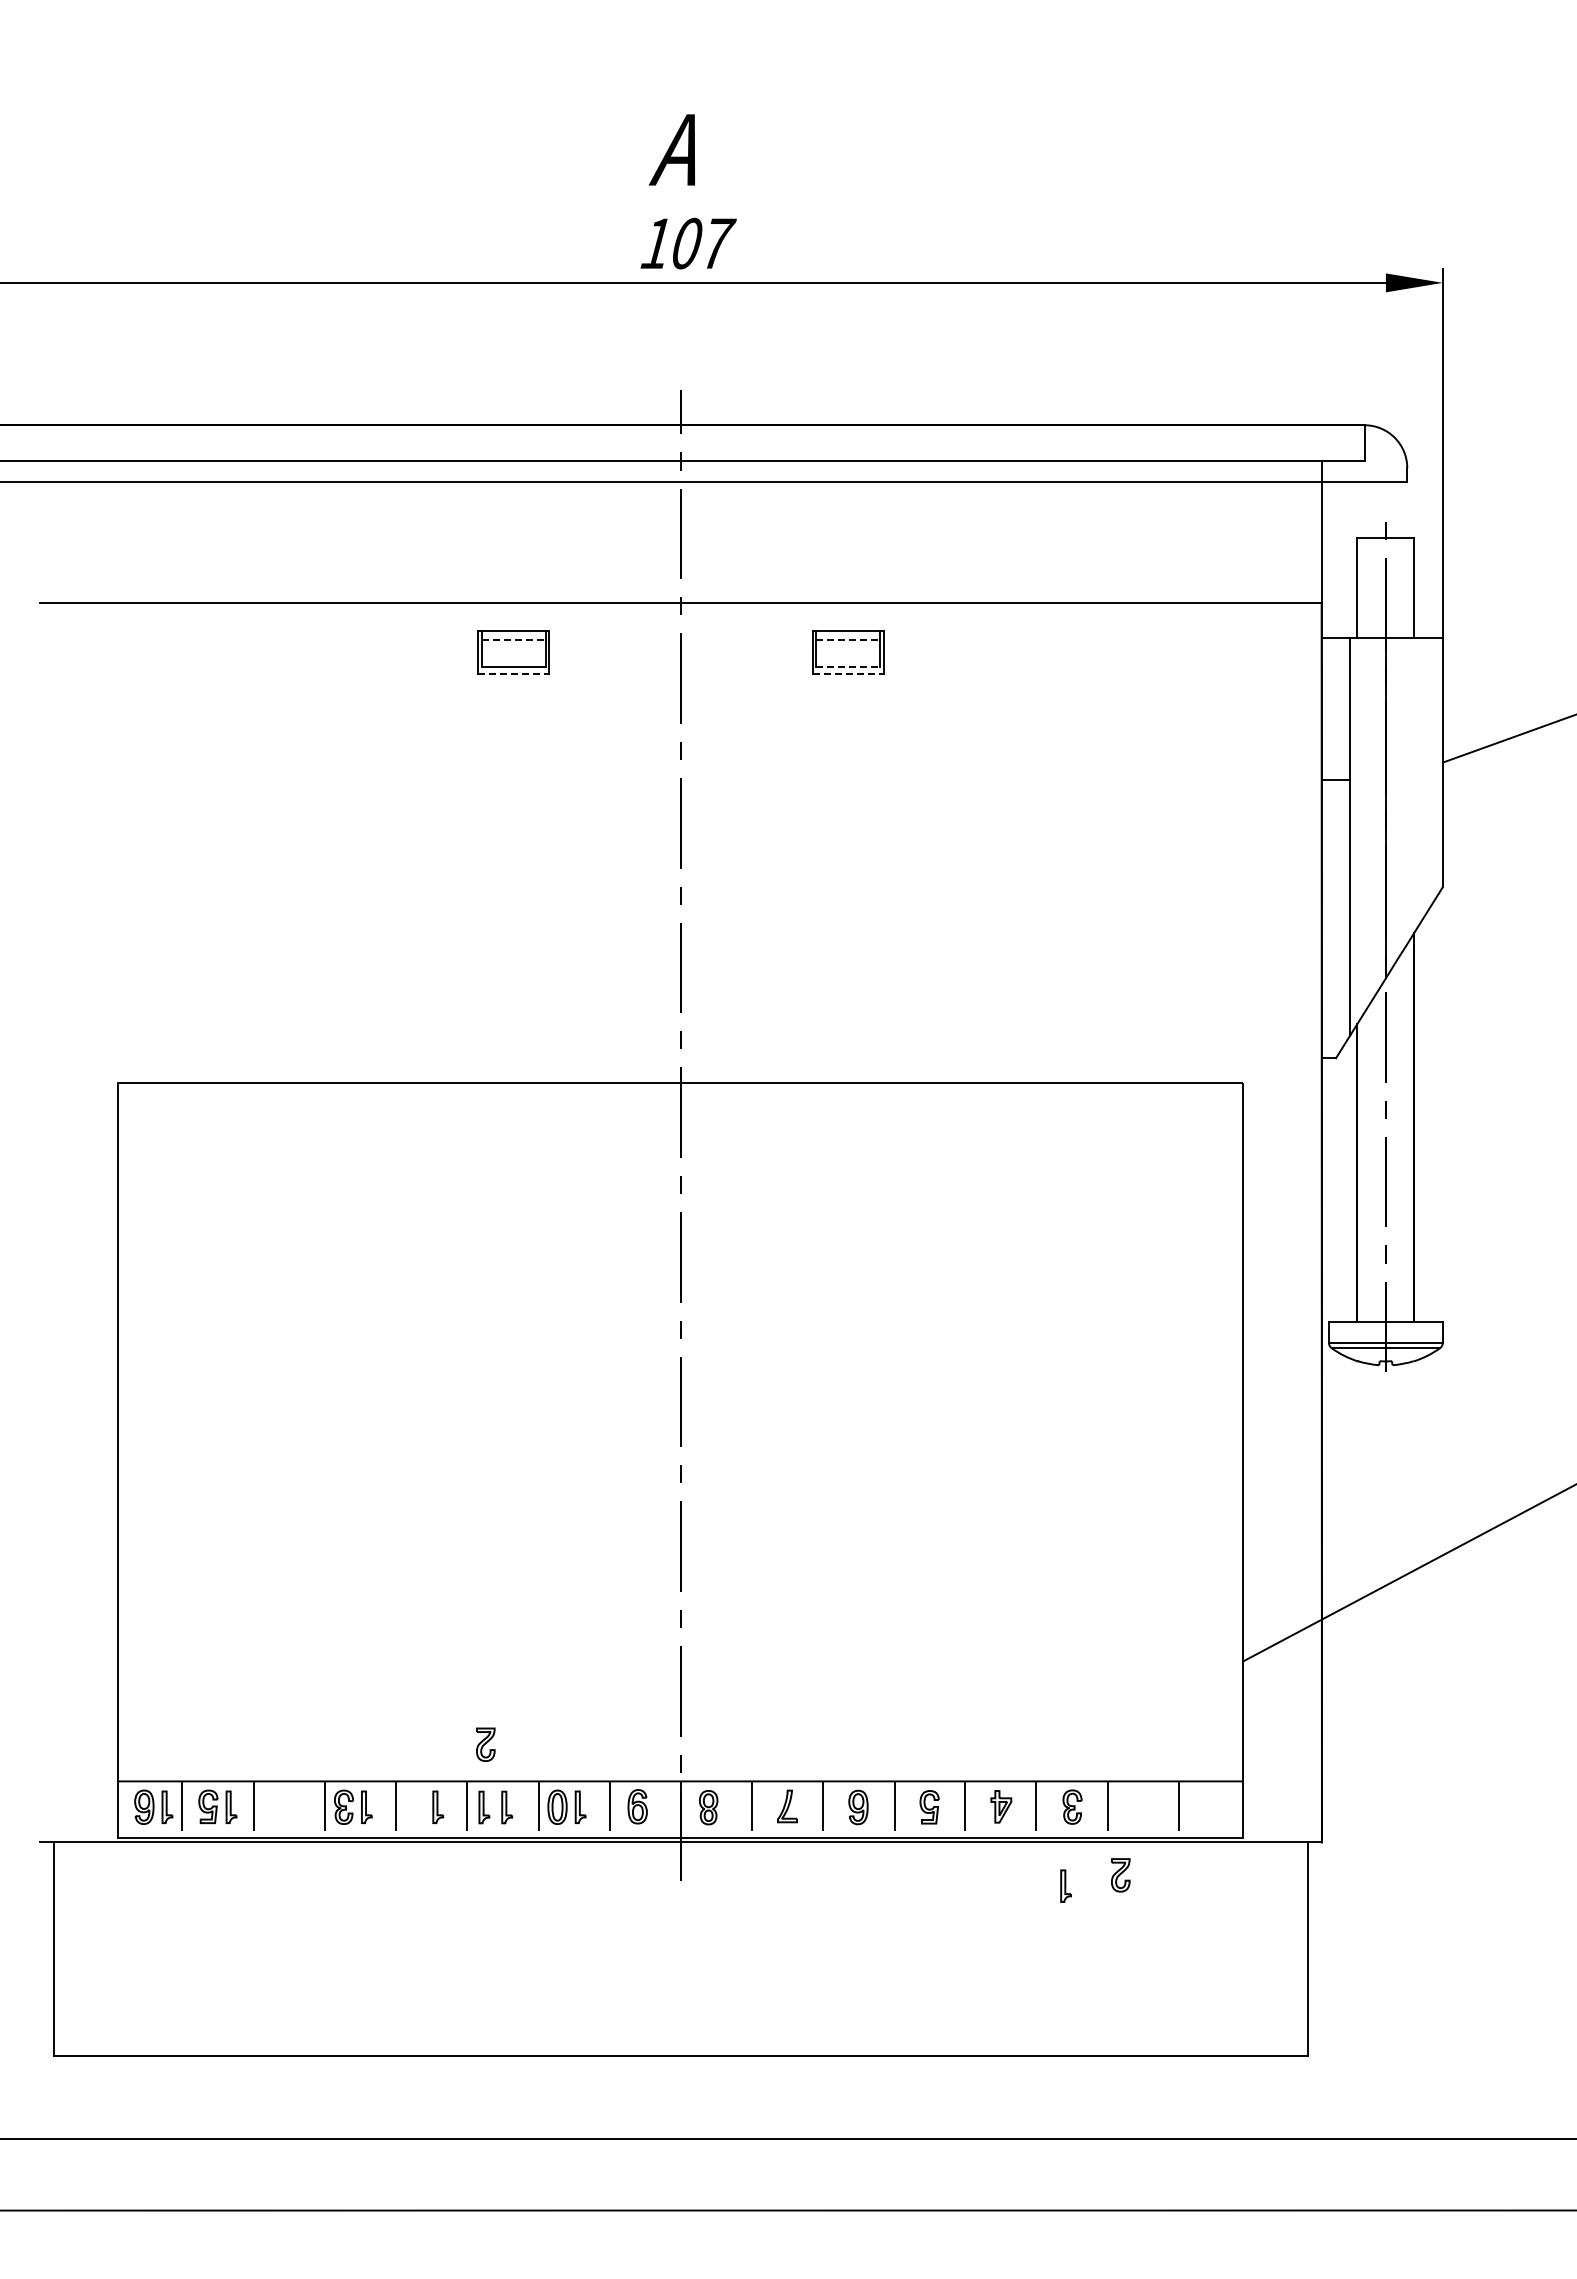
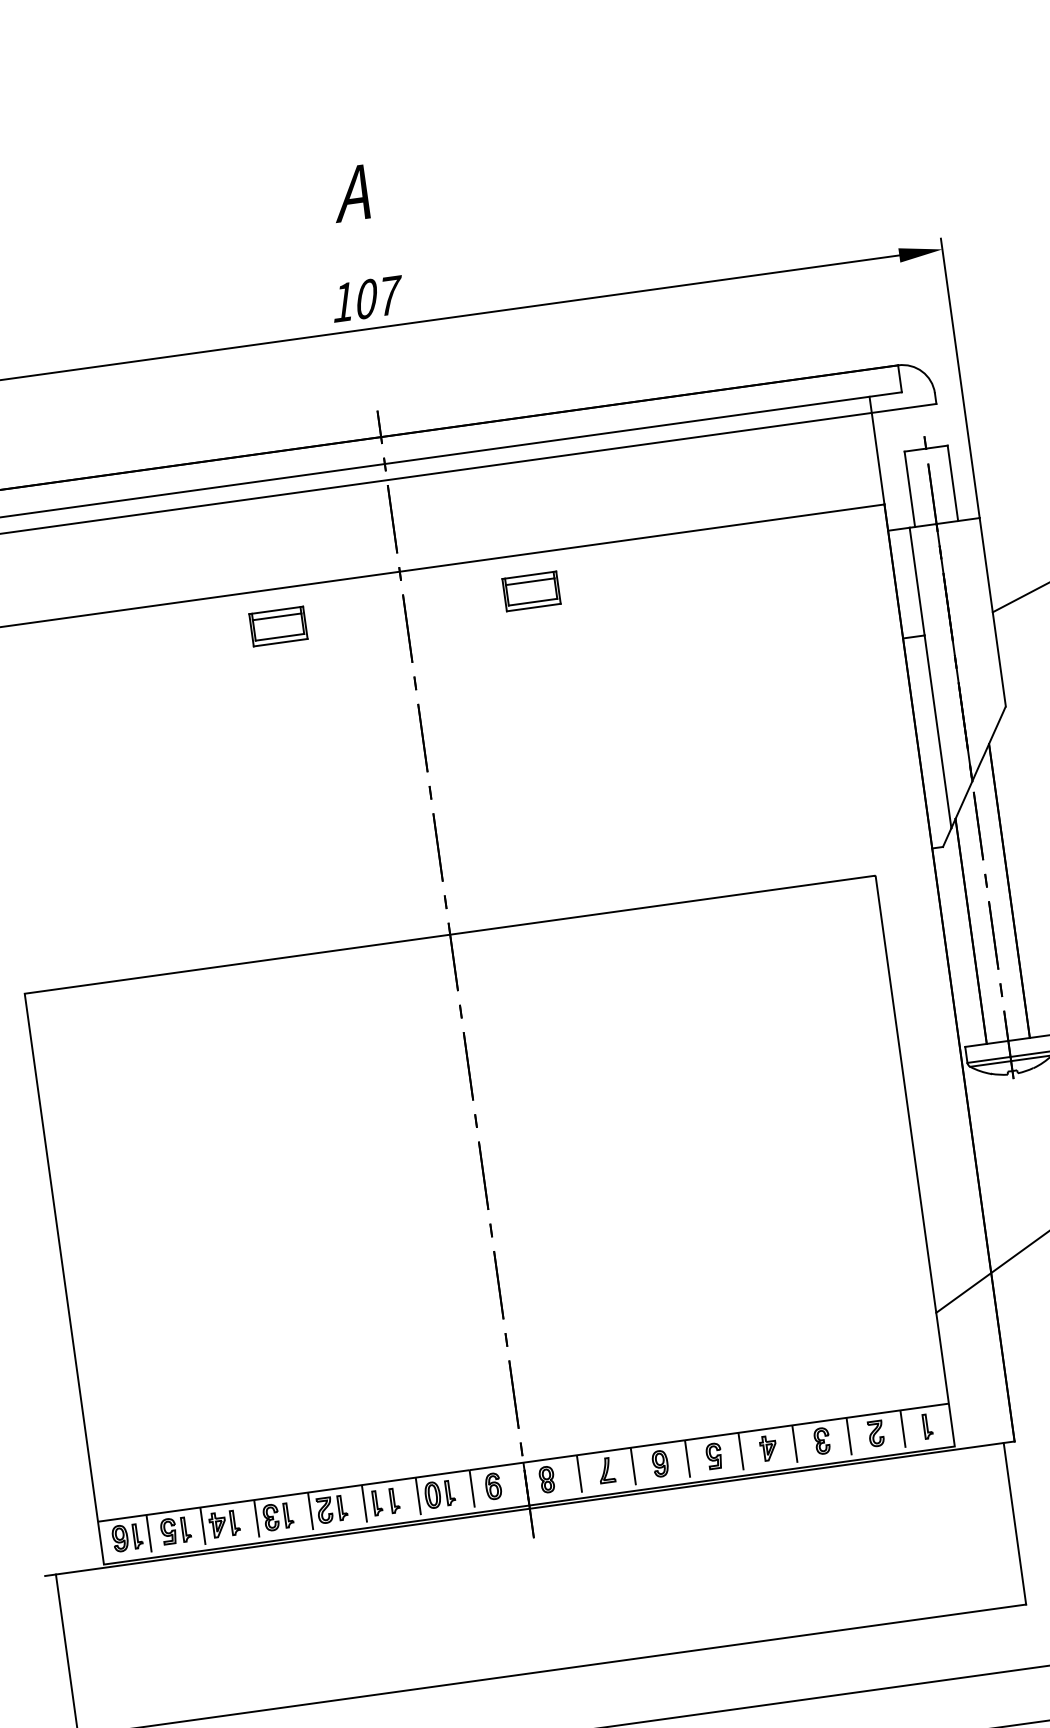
text: (671, 149) -> (349, 193), moved
line: (514, 639) -> (277, 616), dashed -> solid
line: (848, 639) -> (530, 581), dashed -> solid
line: (848, 666) -> (533, 601), dashed -> solid
line: (513, 673) -> (280, 642), dashed -> solid
line: (848, 673) -> (533, 607), dashed -> solid
part: (485, 1744) -> (324, 1510), moved
part: (281, 1806) -> (224, 1523), added
part: (1120, 1875) -> (876, 1433), moved
part: (1065, 1885) -> (927, 1426), moved

